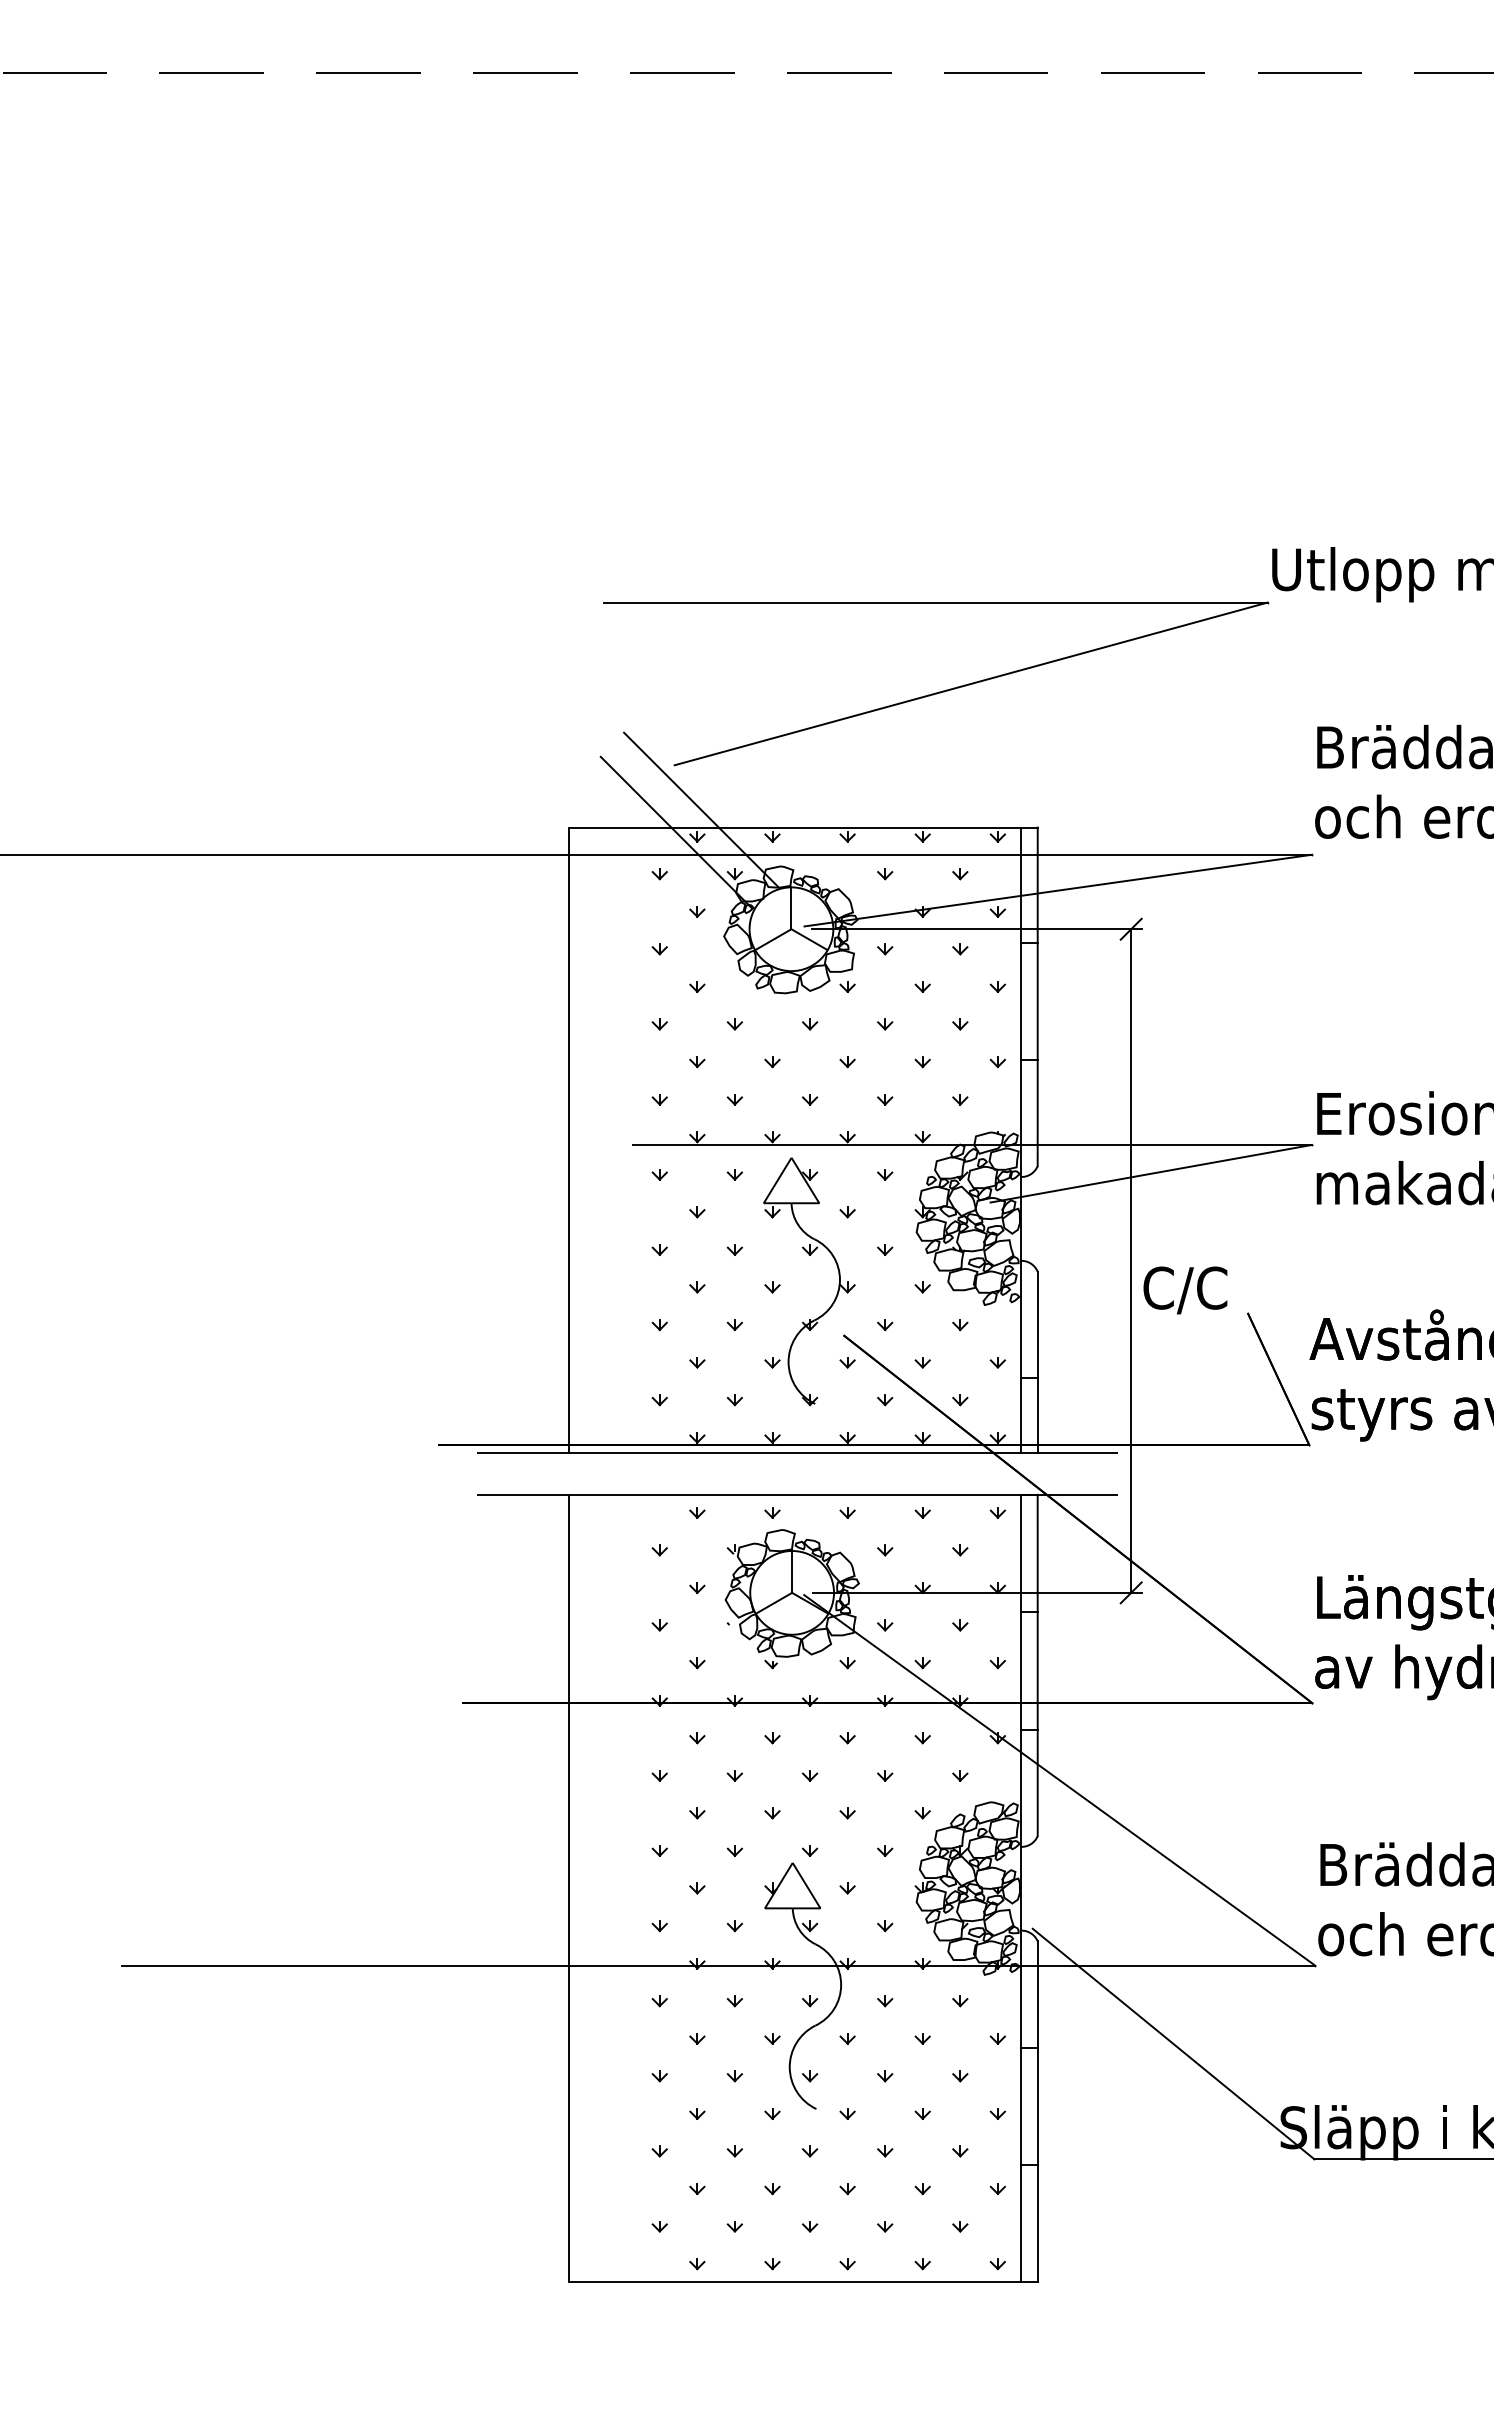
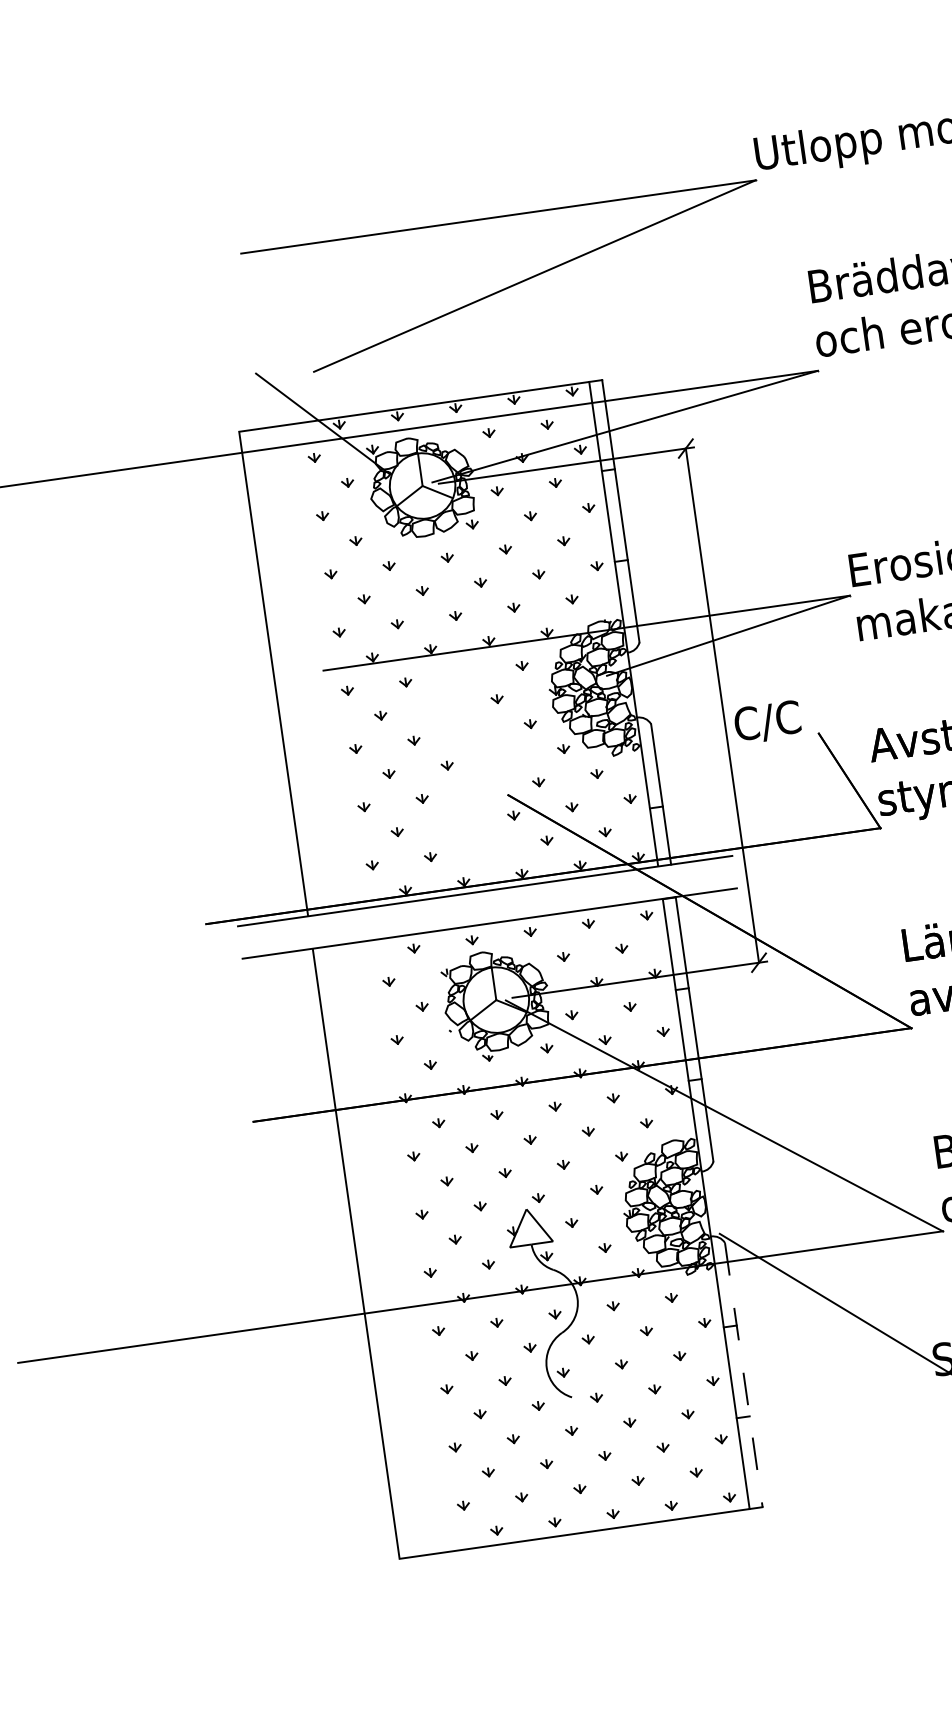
line: (700, 809) -> (338, 403), removed
part: (809, 1255) -> (472, 736), removed
line: (1037, 2112) -> (743, 1375), solid -> dashed

